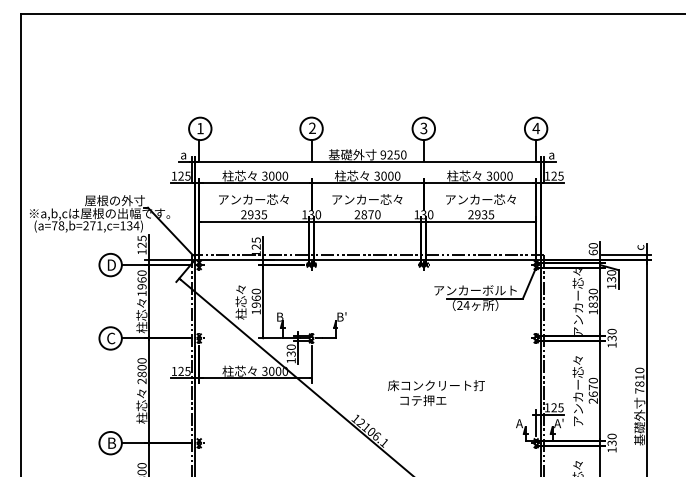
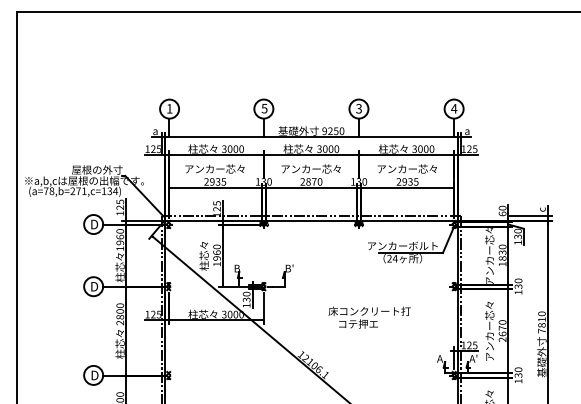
text: (311, 128) -> (263, 108), 2 -> 5
text: (111, 338) -> (94, 286), C -> D
text: (436, 393) -> (369, 318), moved
text: (112, 442) -> (95, 374), B -> D

